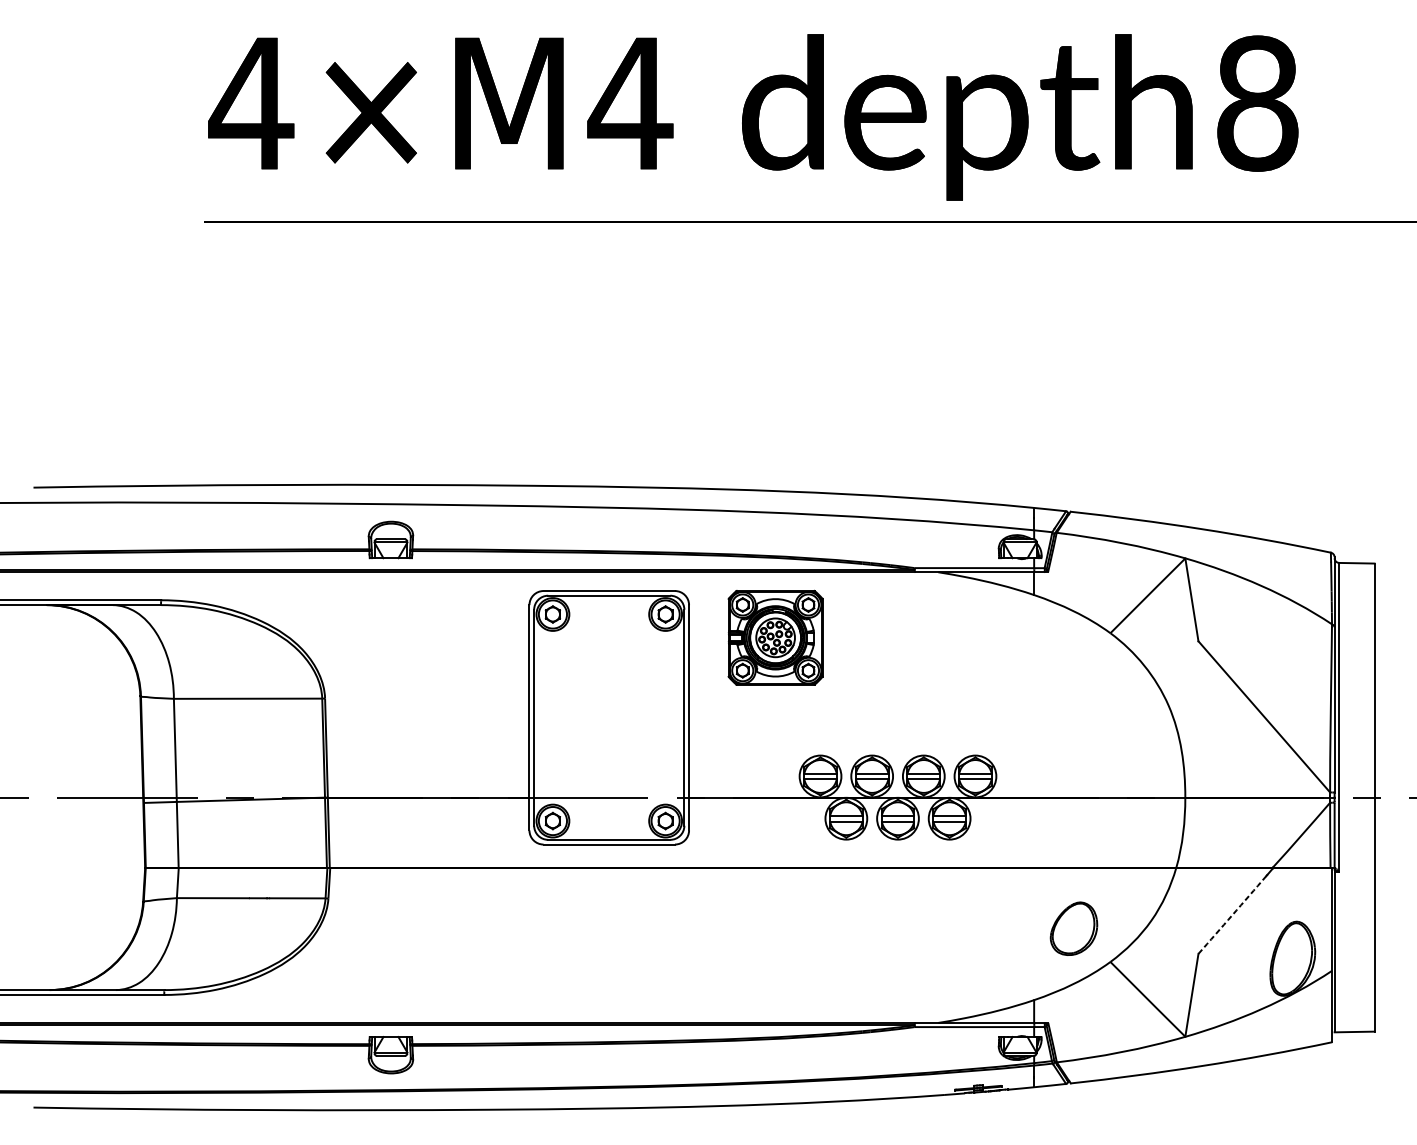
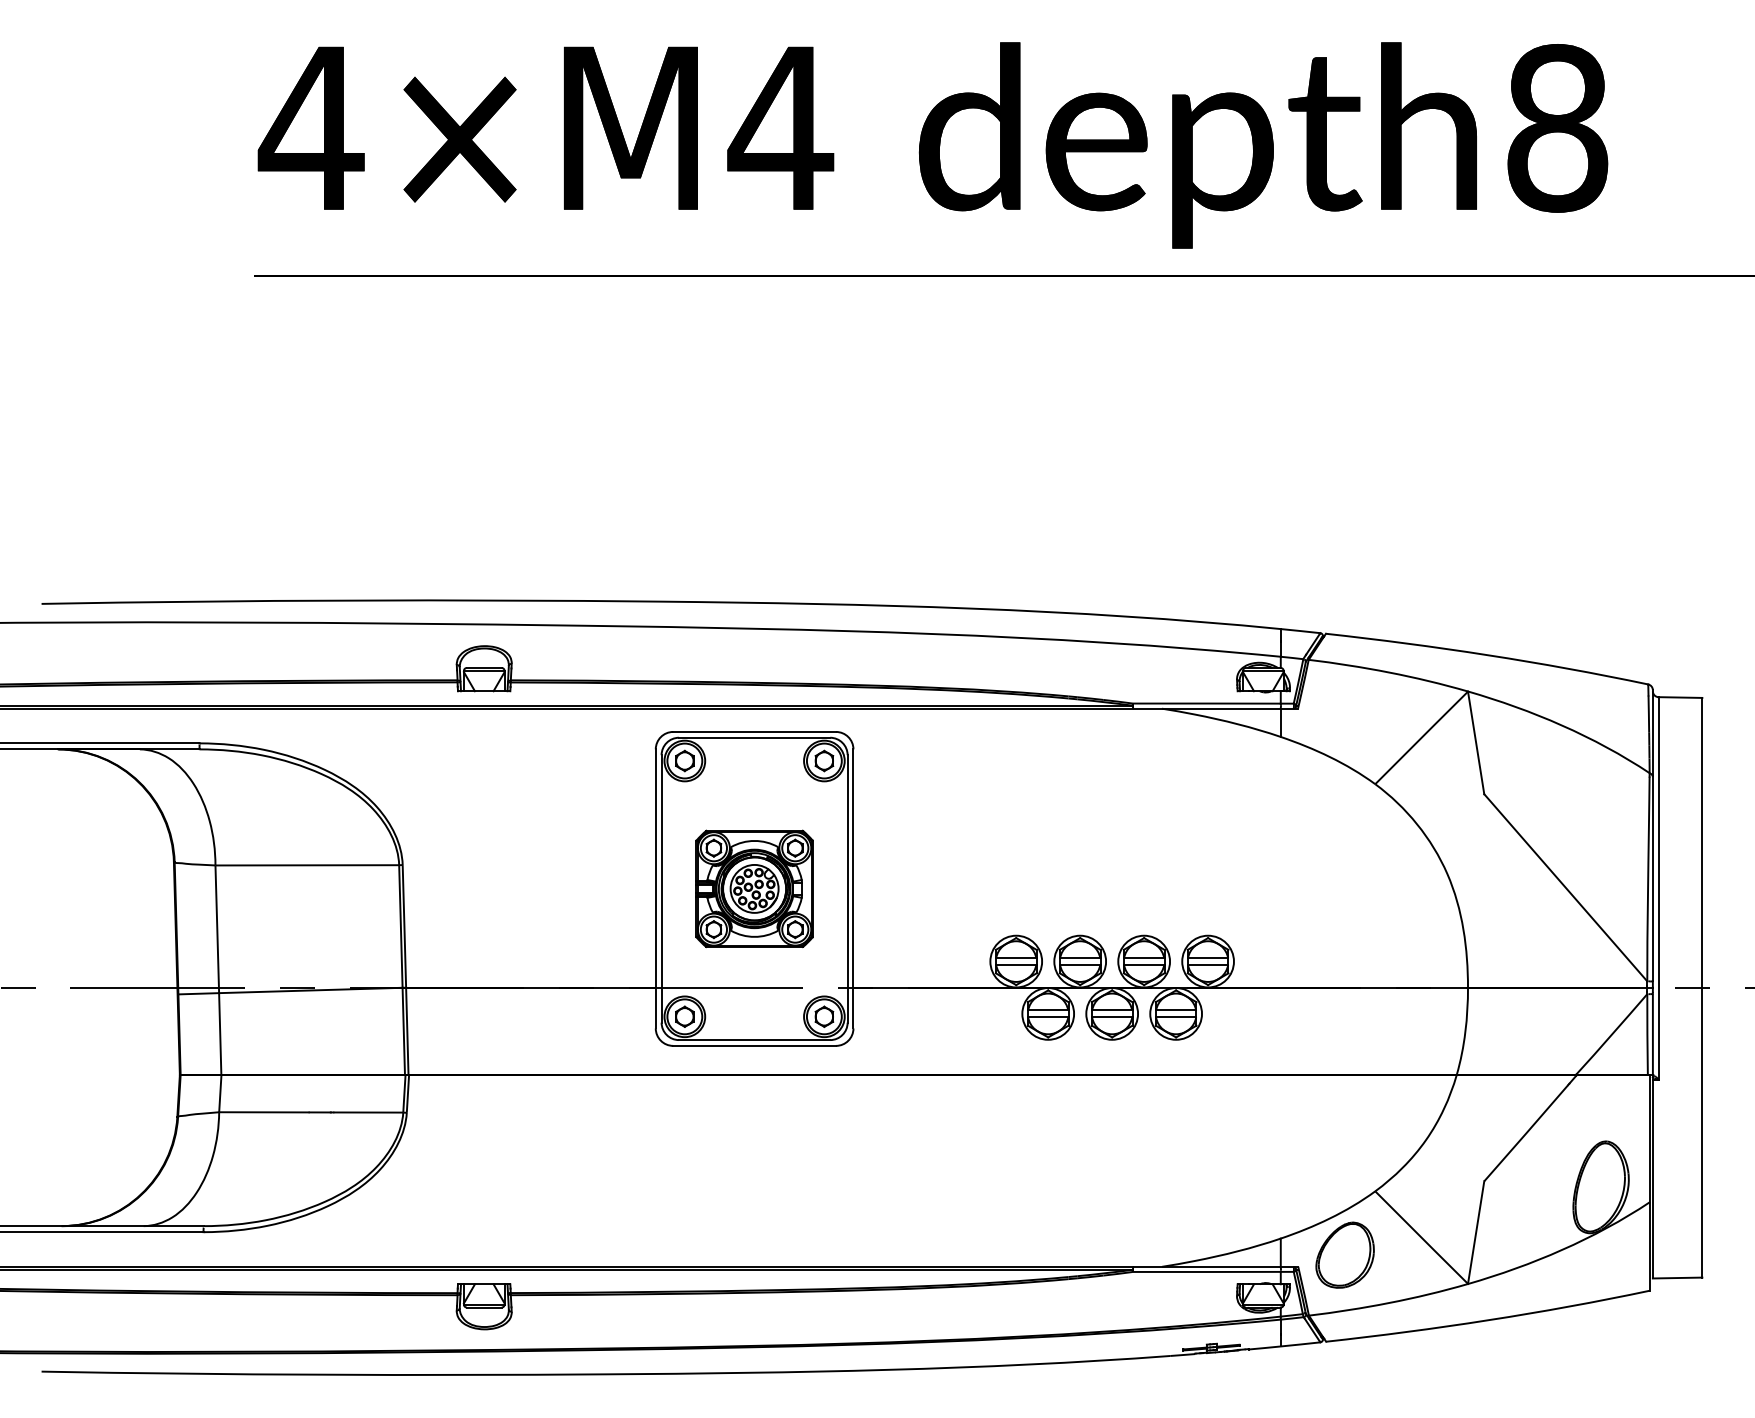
part: (775, 637) -> (754, 888), moved
arc: (1232, 915) -> (1526, 1133), dashed -> solid
part: (1073, 928) -> (1344, 1254), moved

